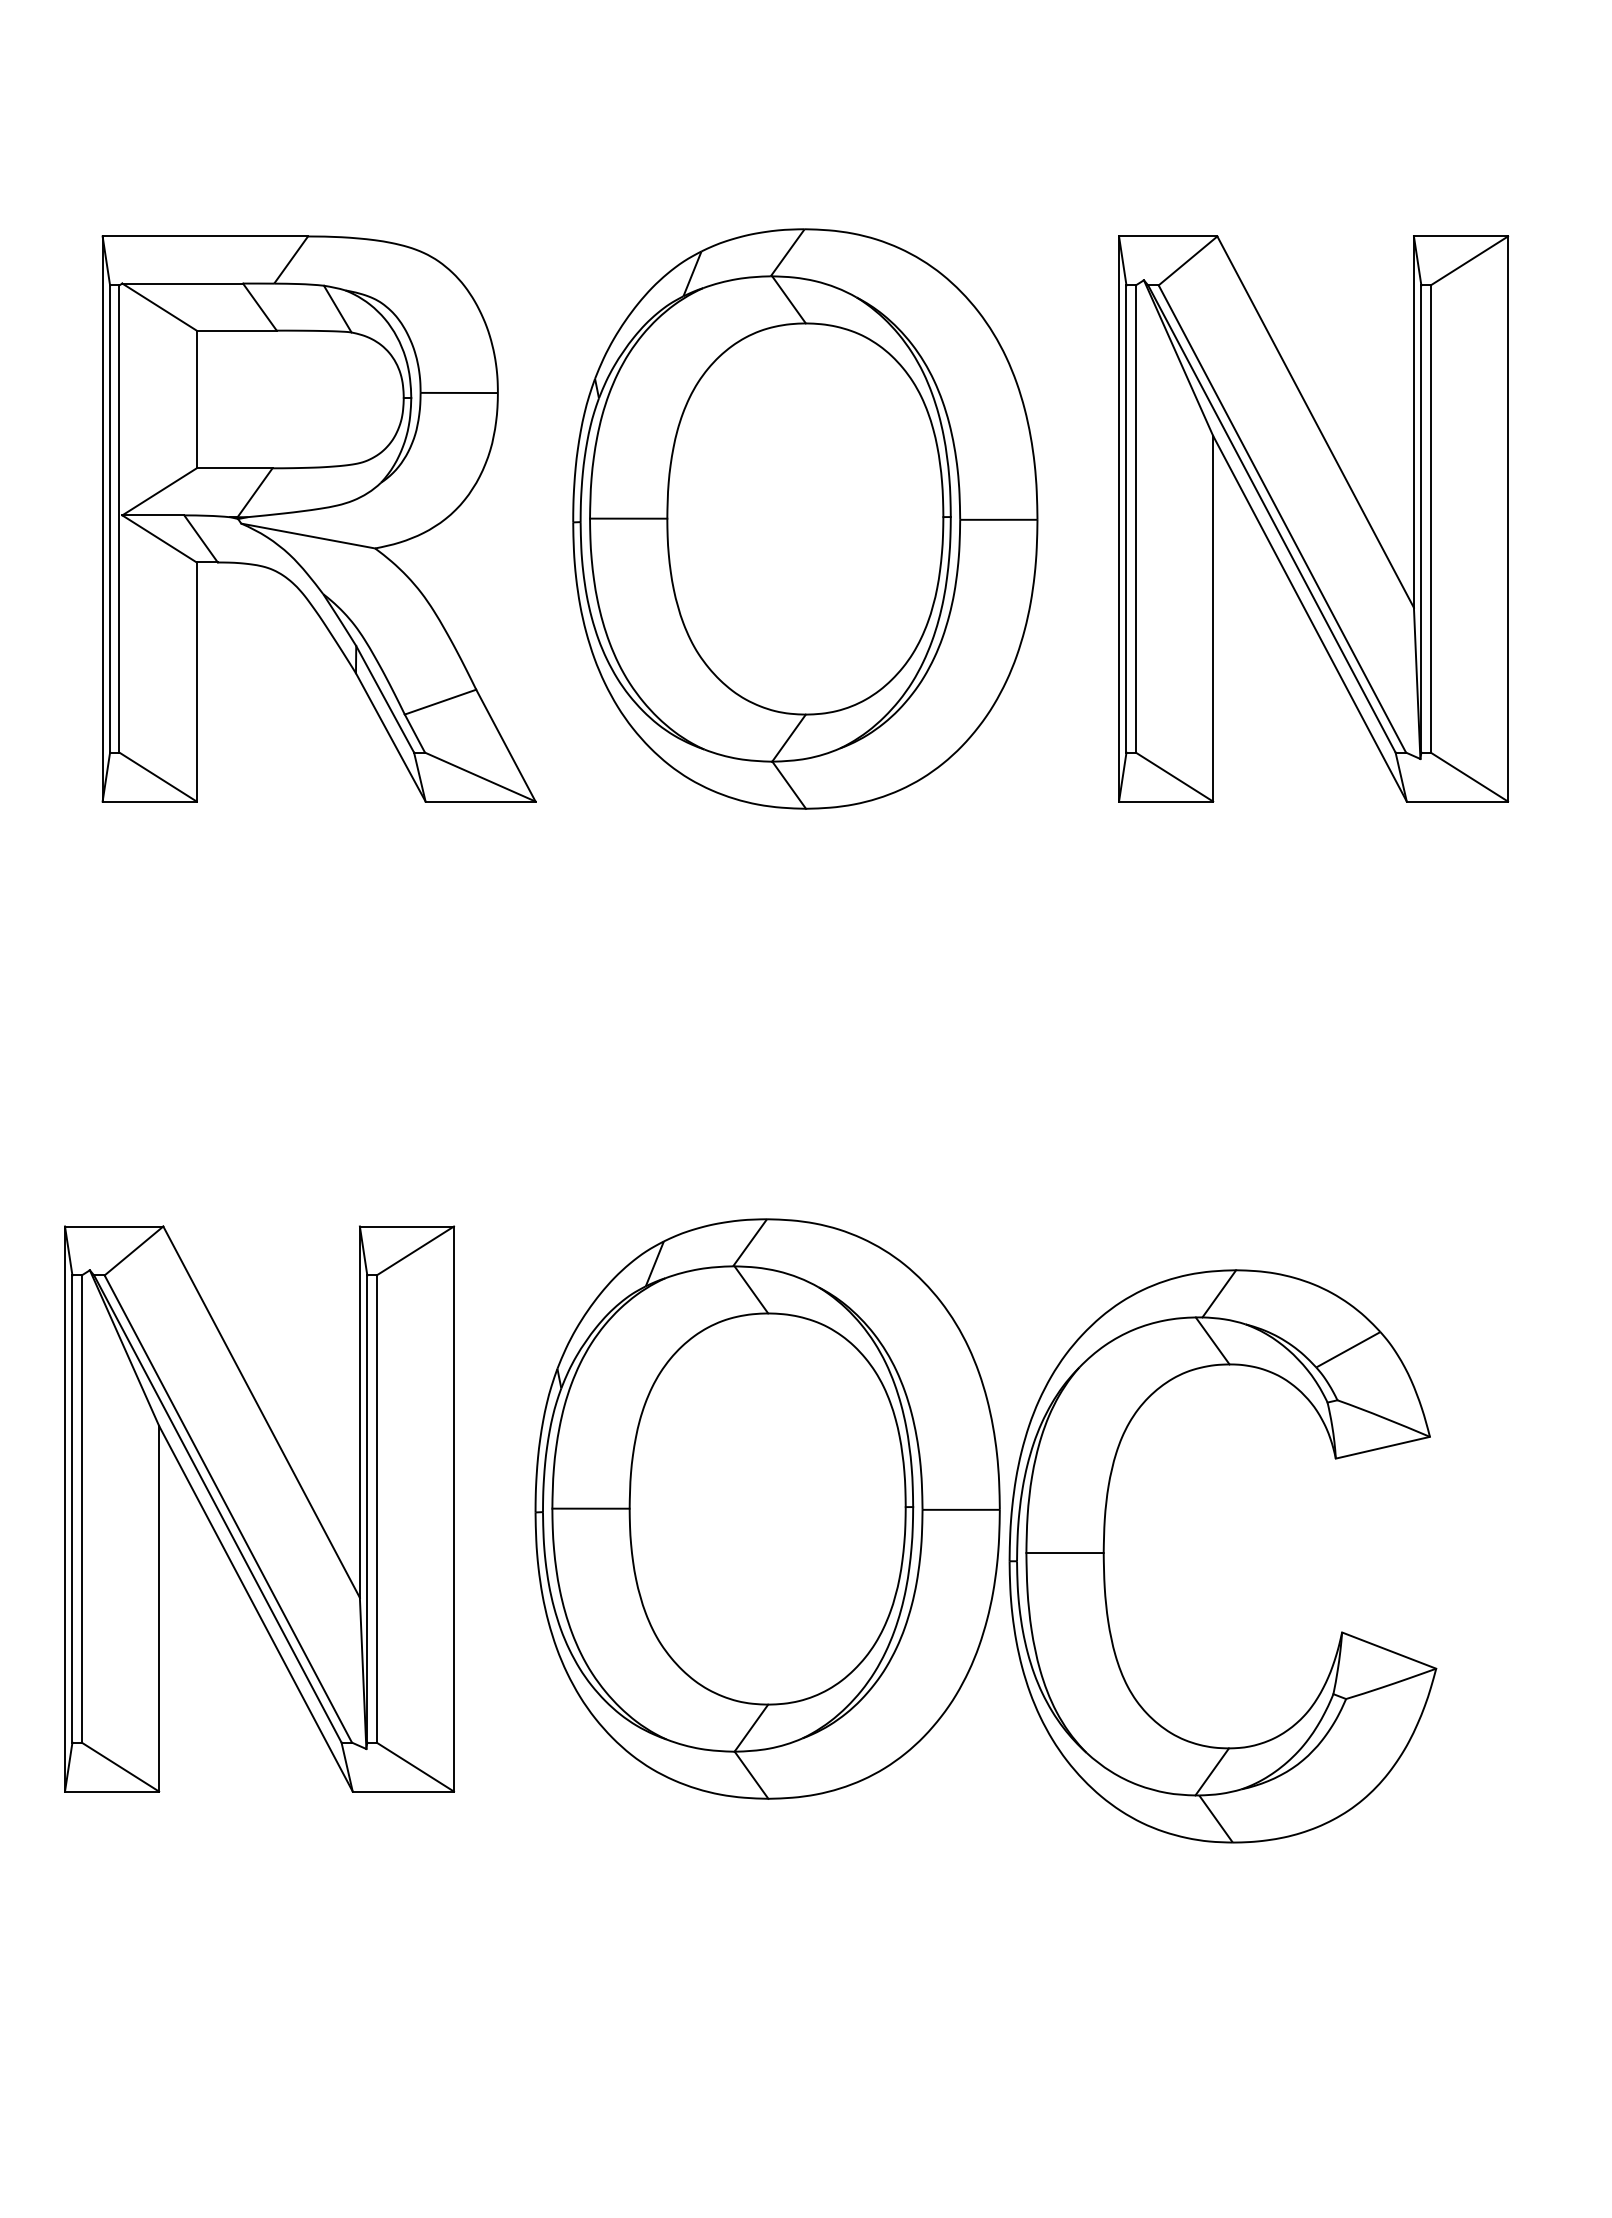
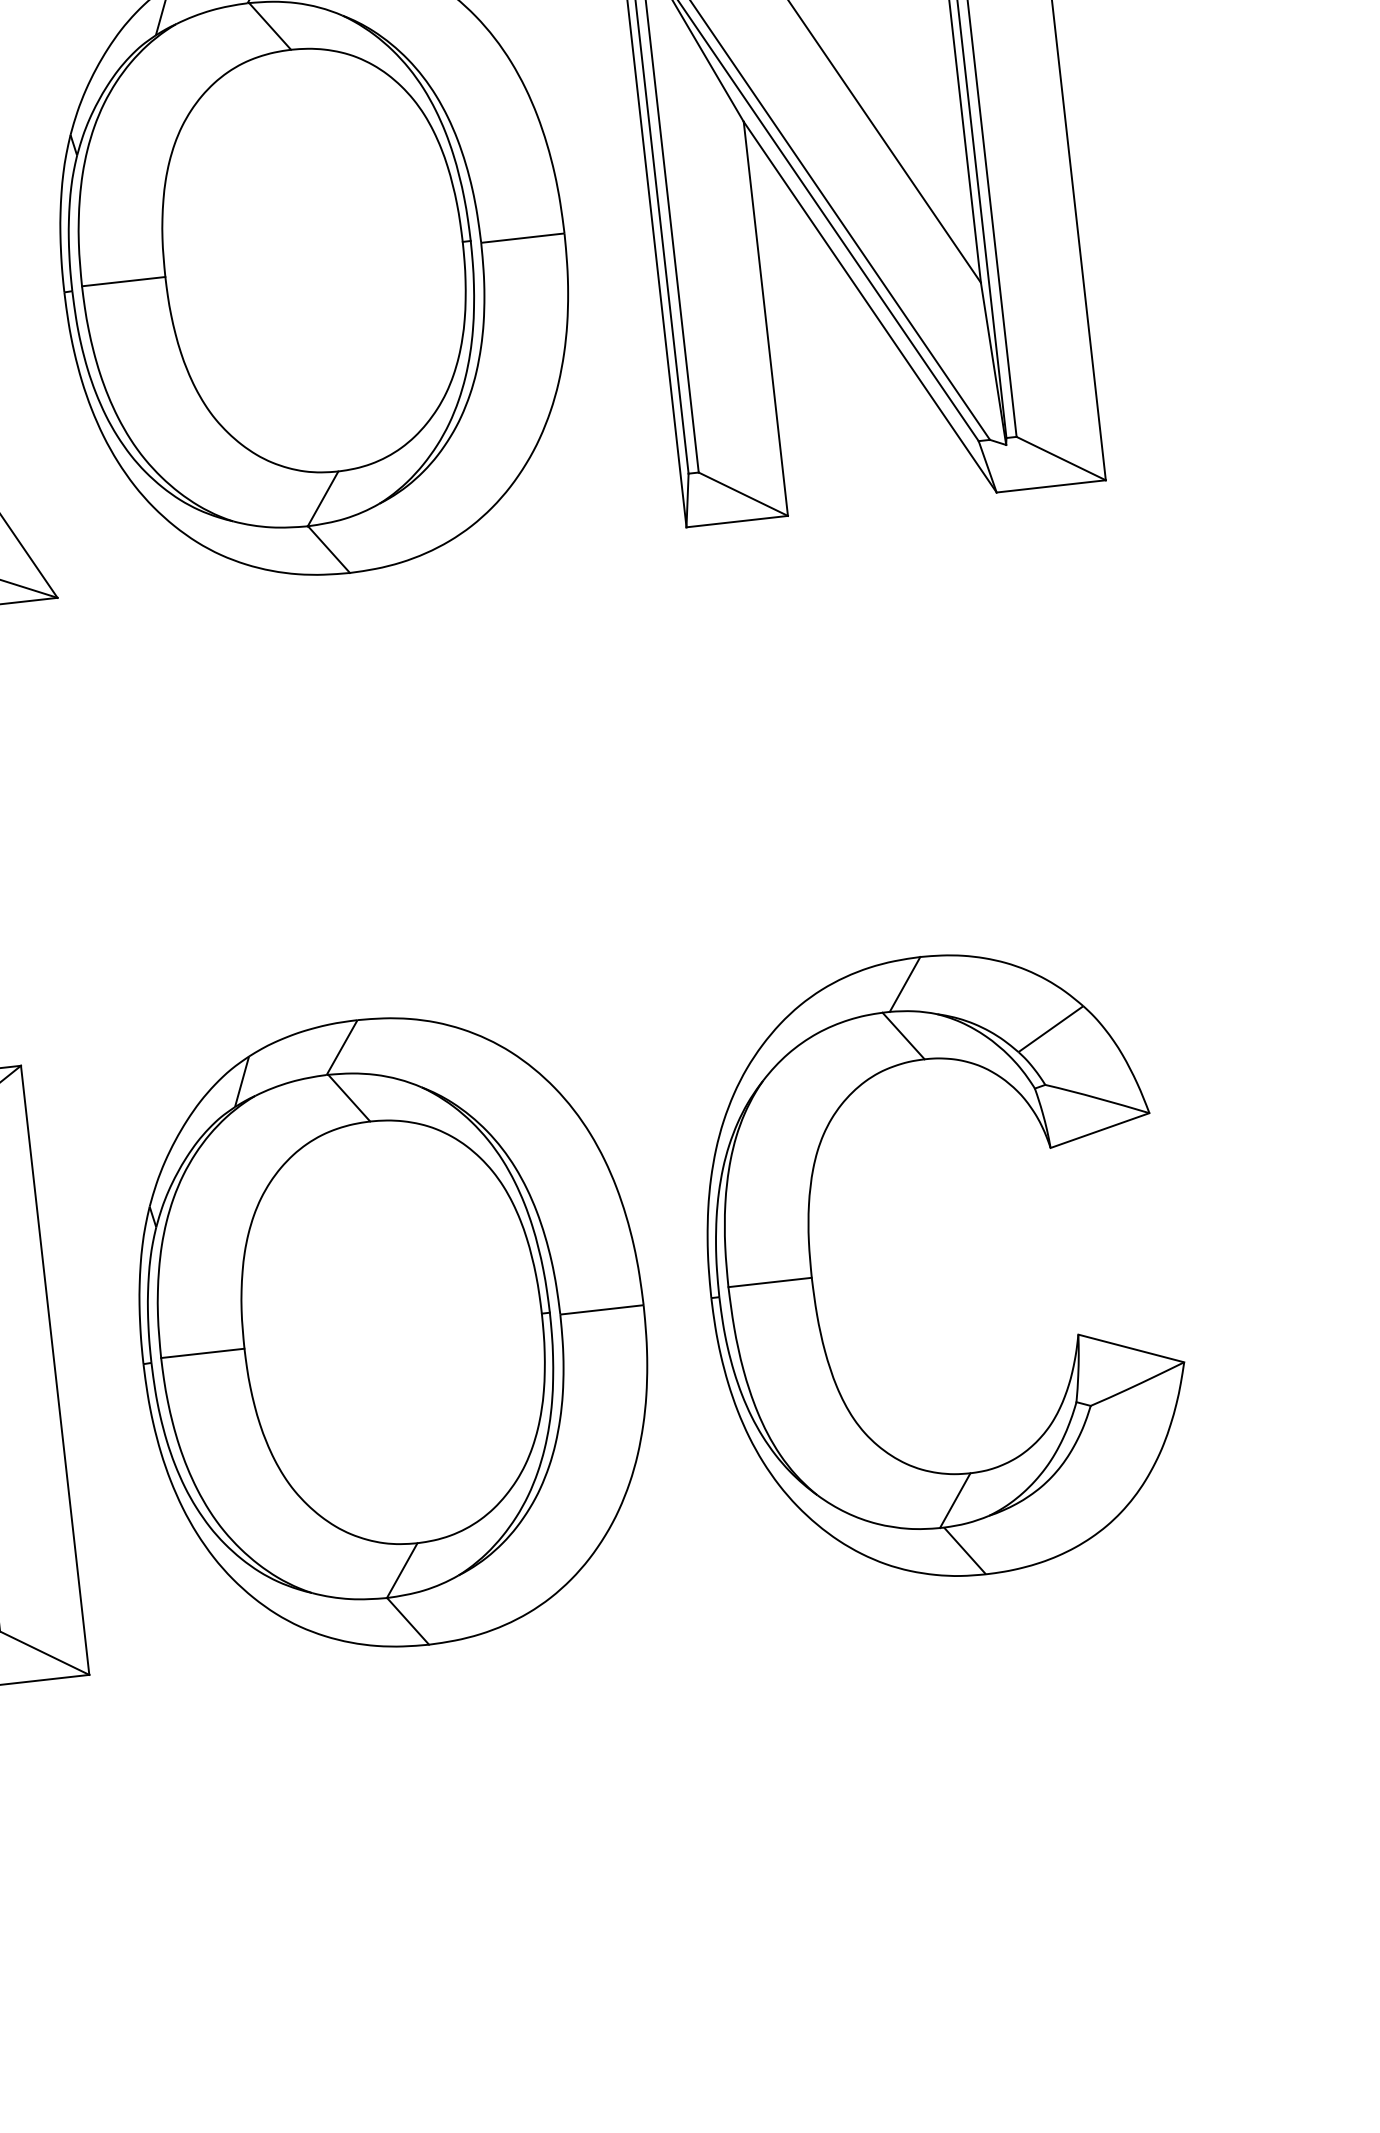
part: (1104, 1556) -> (813, 1281), moved

